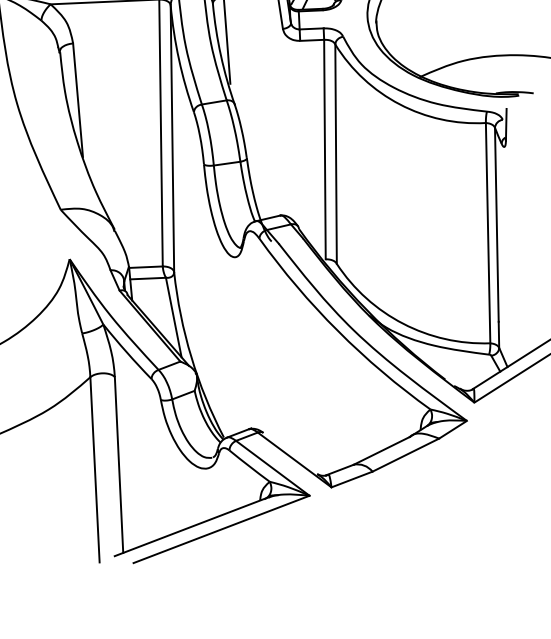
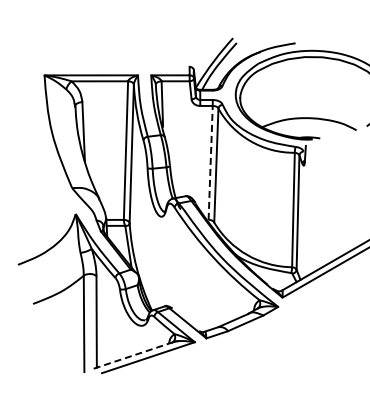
line: (324, 148) -> (210, 162), solid -> dashed
line: (190, 526) -> (132, 355), solid -> dashed

